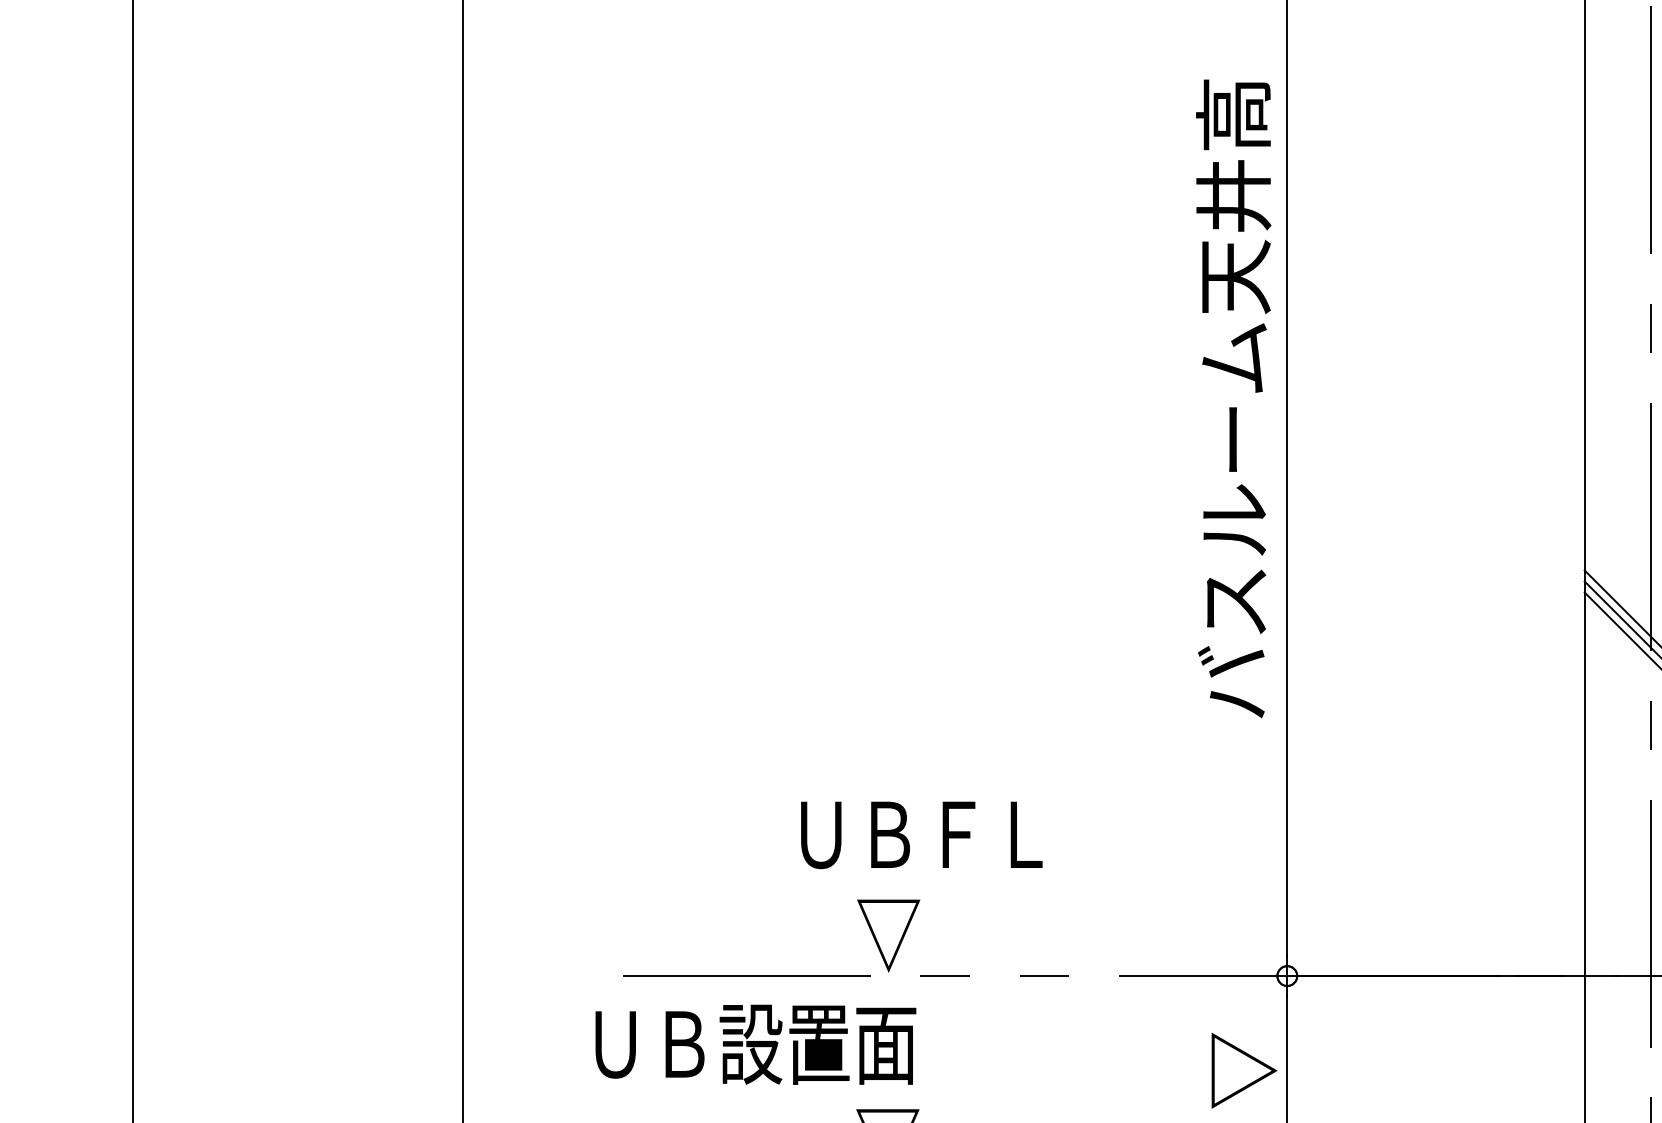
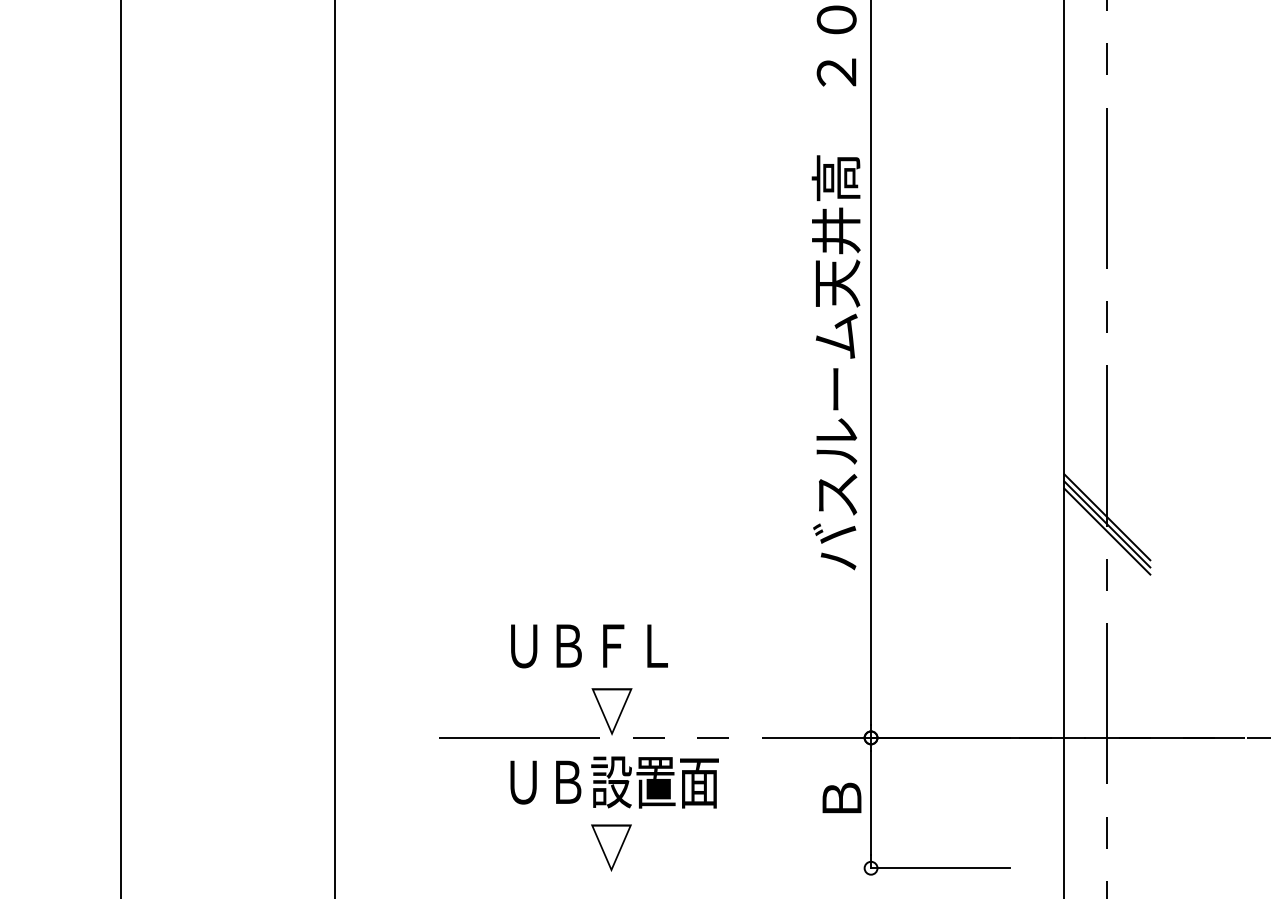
text: (921, 835) -> (589, 646), moved
text: (755, 1044) -> (614, 782), moved
text: (1244, 1069) -> (843, 798), ▽ -> Ｂ

